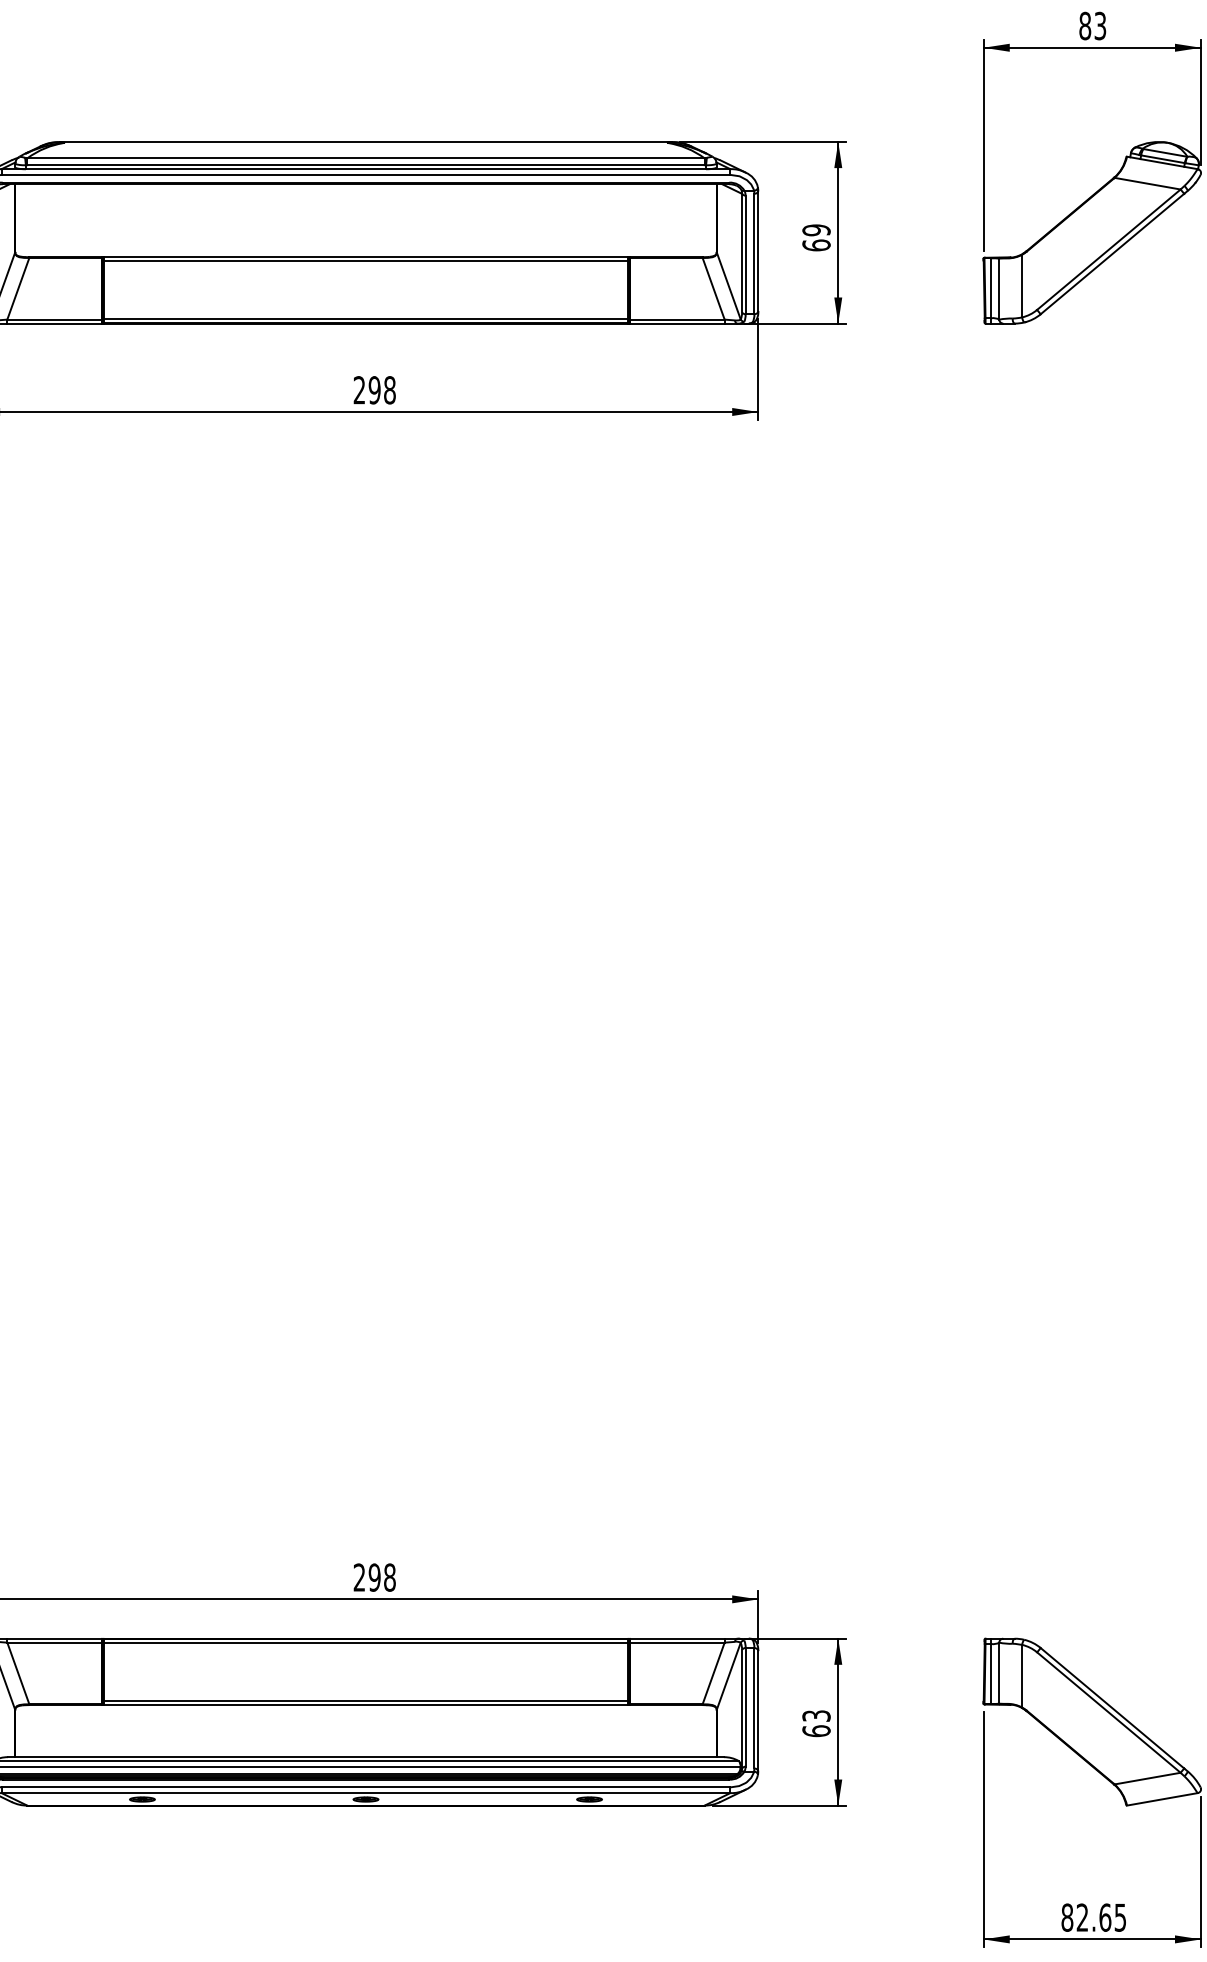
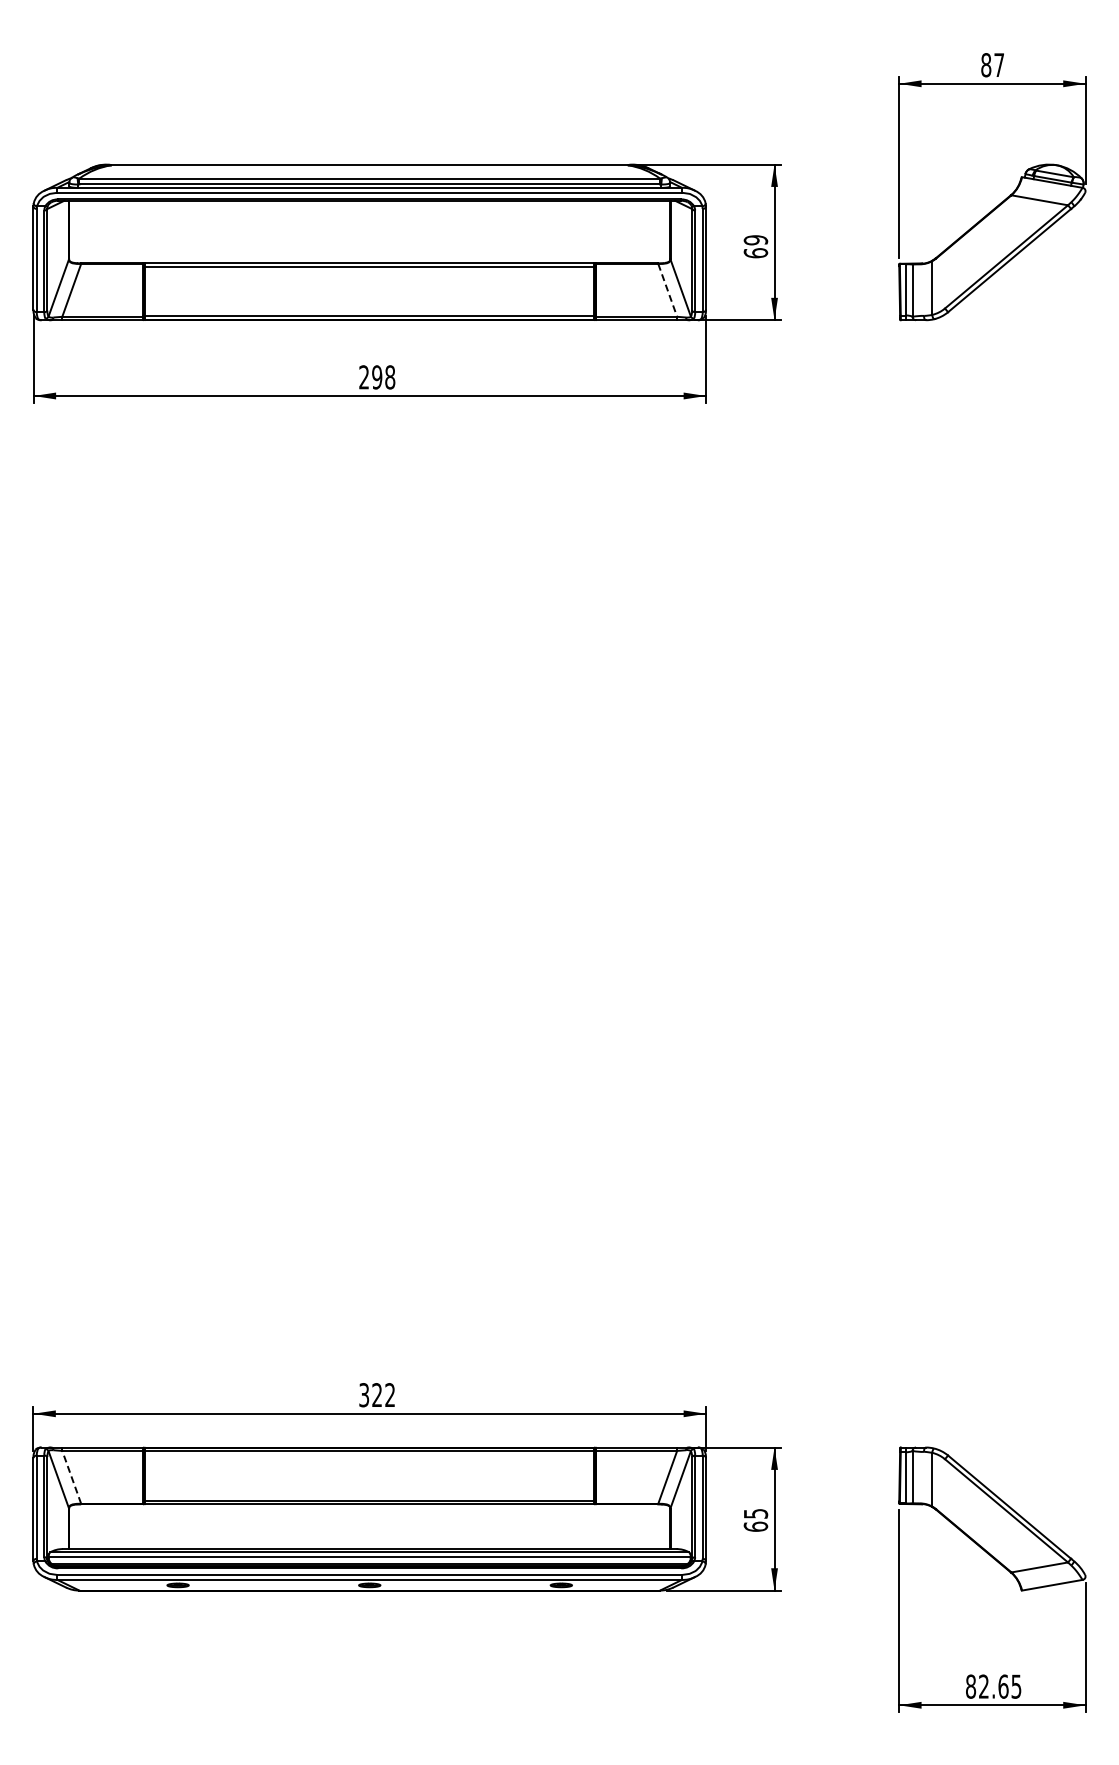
text: (1100, 26) -> (999, 65), 83 -> 87
line: (713, 288) -> (667, 290), solid -> dashed
text: (375, 1578) -> (377, 1395), 298 -> 322
line: (18, 1672) -> (71, 1476), solid -> dashed
text: (816, 1715) -> (755, 1513), 63 -> 65

